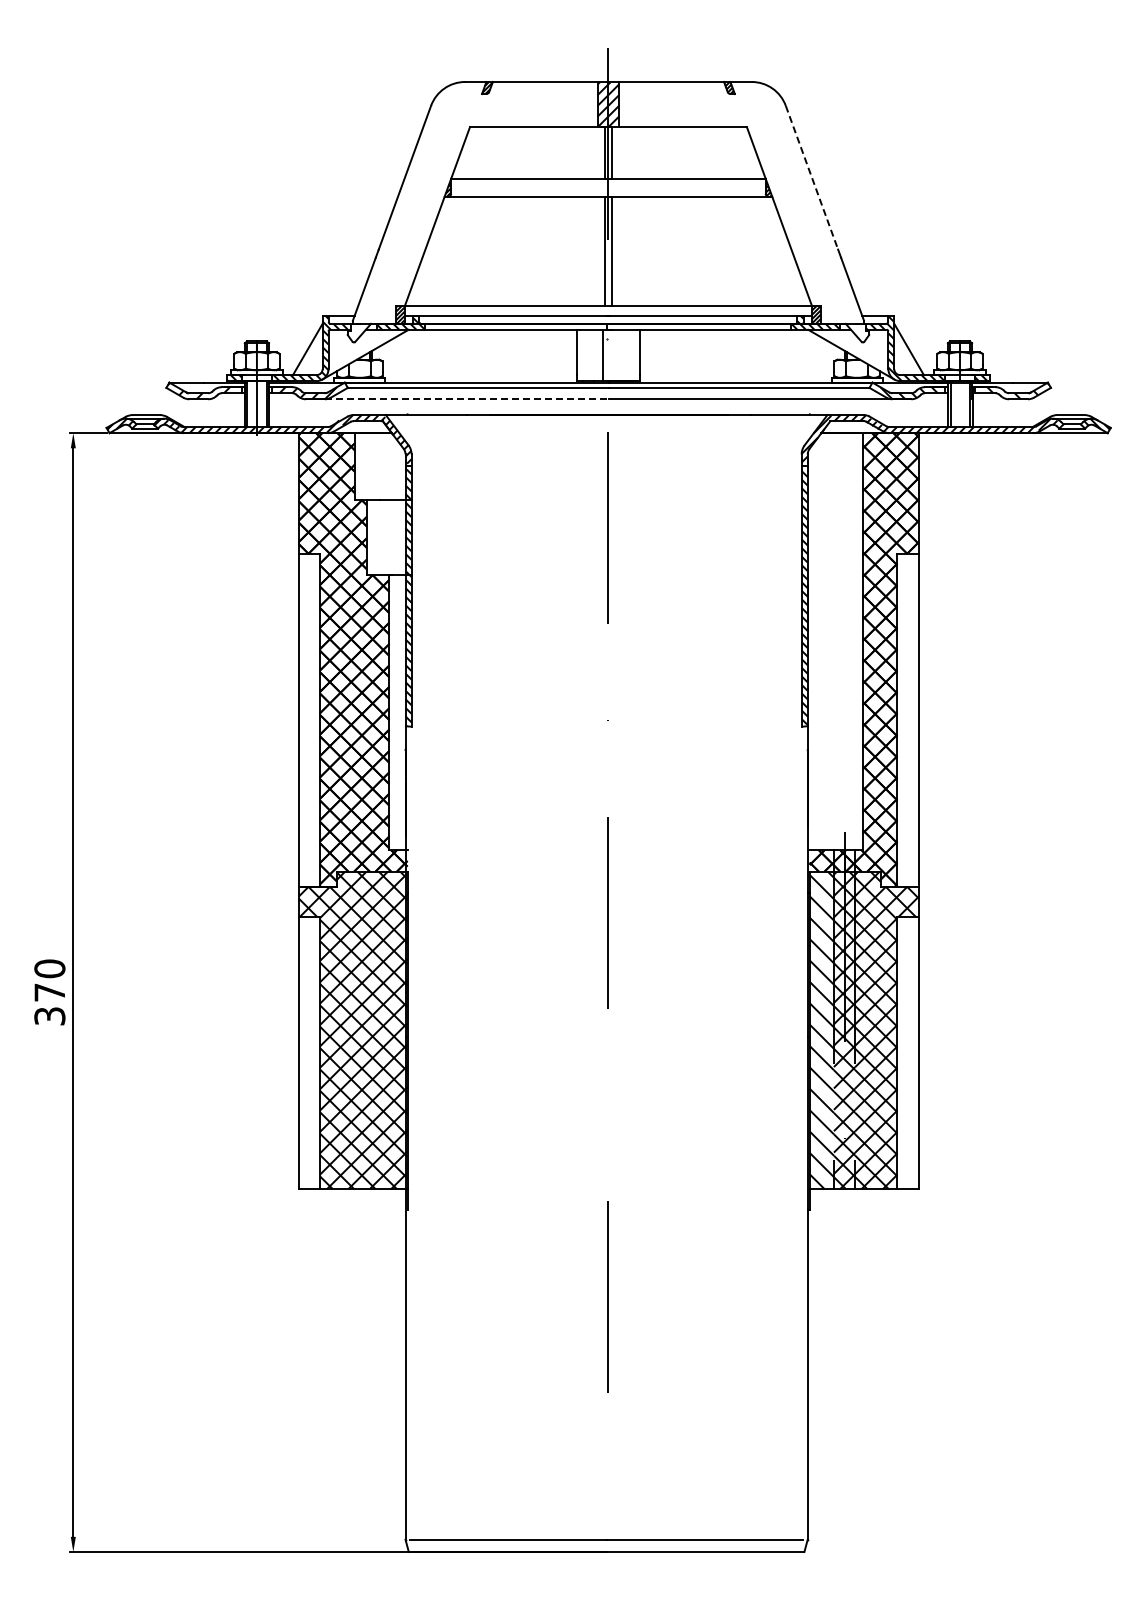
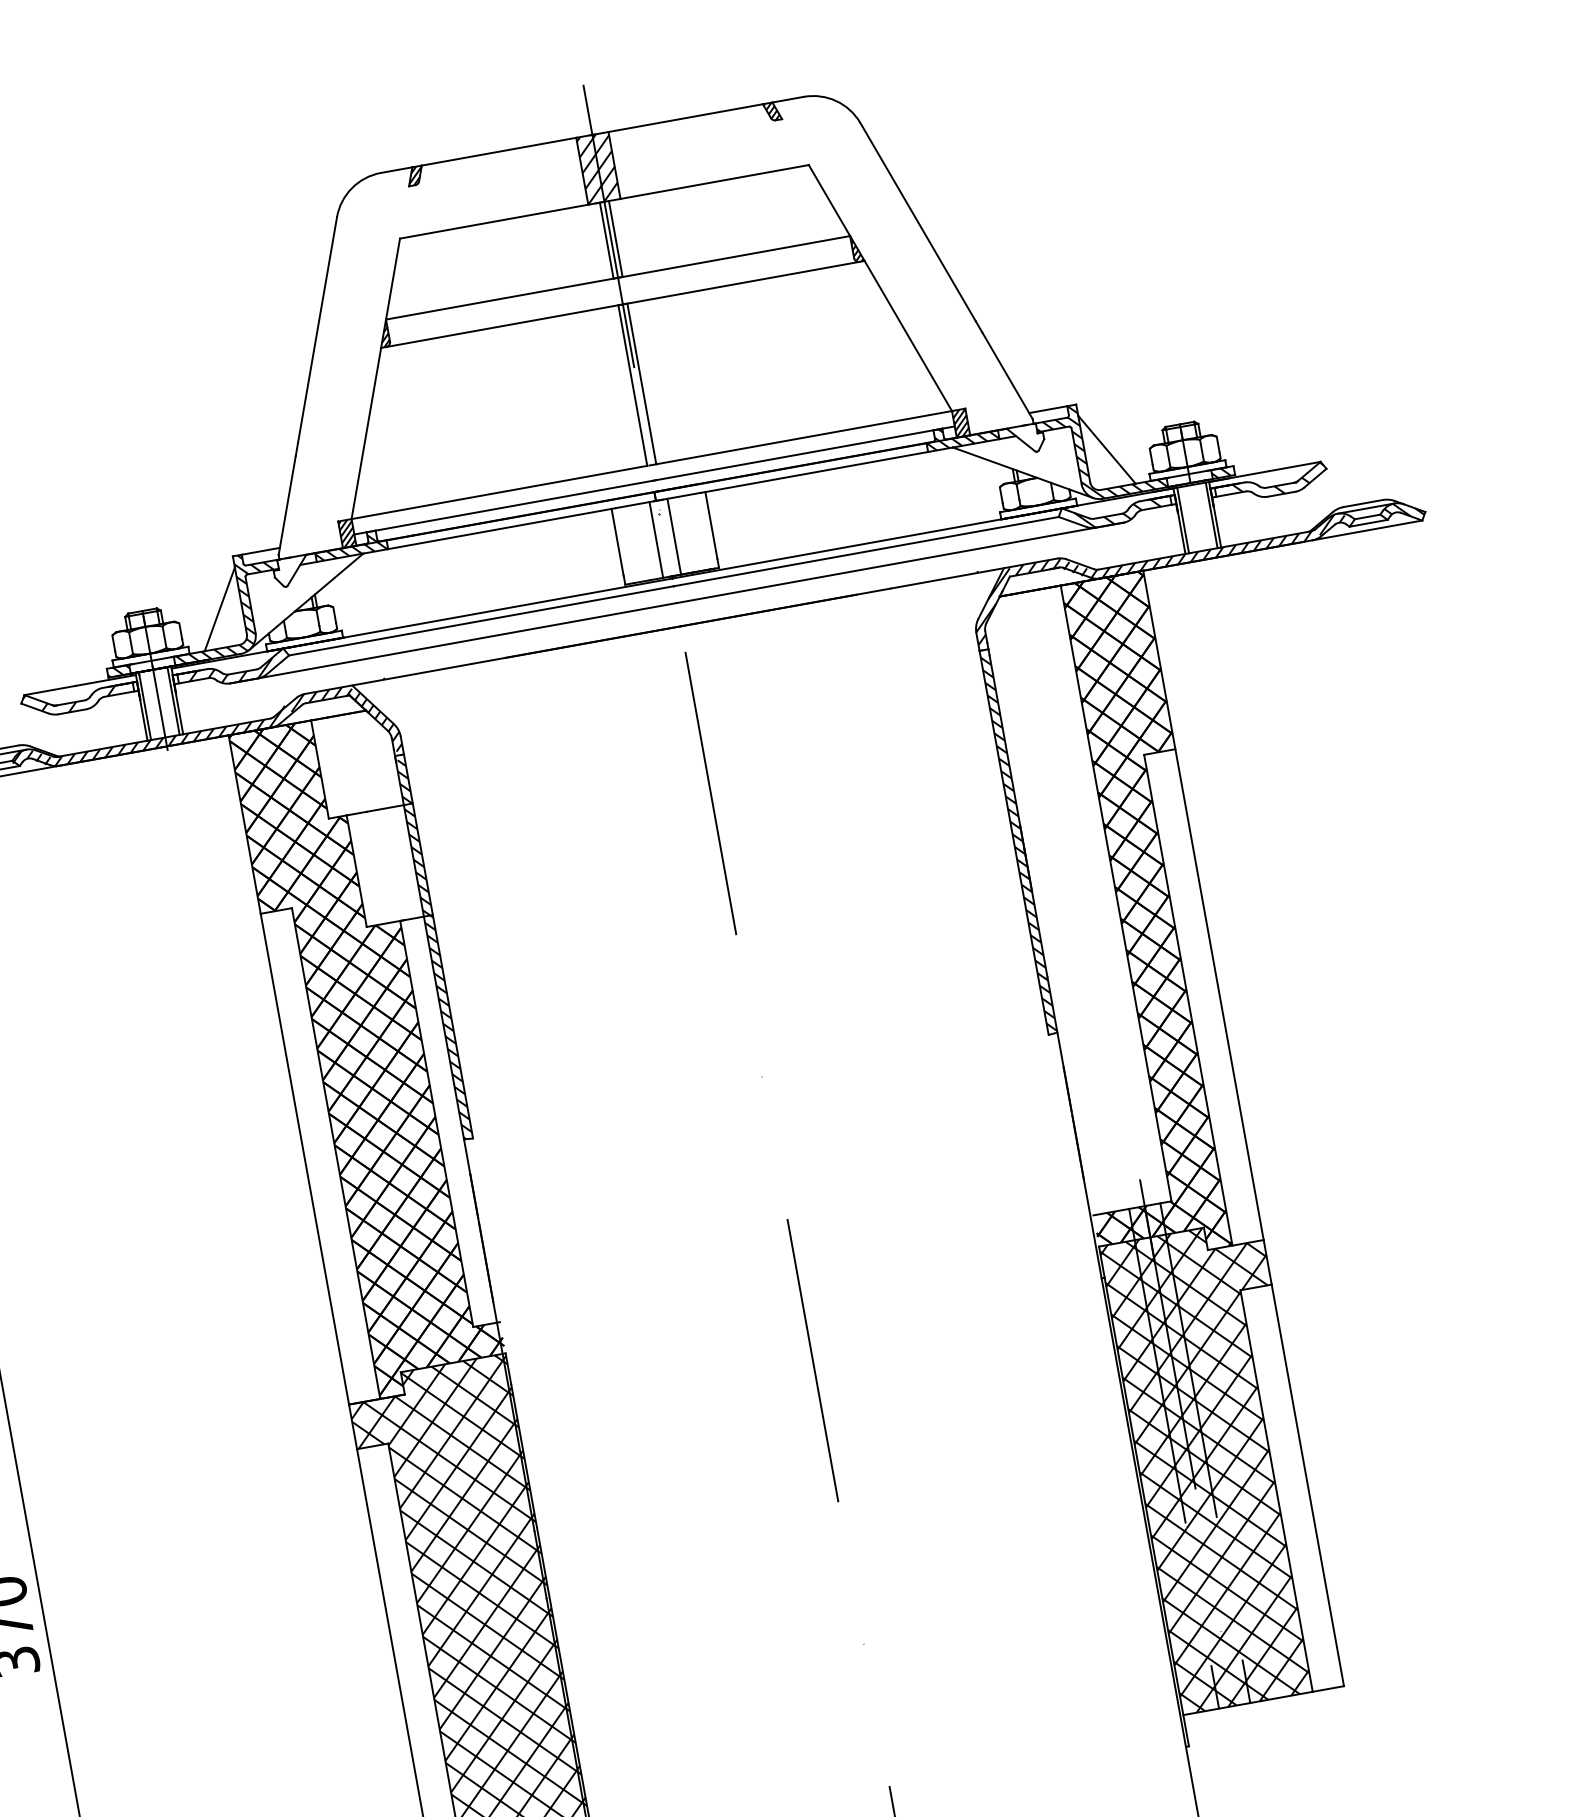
line: (812, 178) -> (919, 223), dashed -> solid
line: (614, 355) -> (673, 536), added
line: (466, 399) -> (467, 641), dashed -> solid
hatch: (821, 1030) -> (1158, 1477), added

